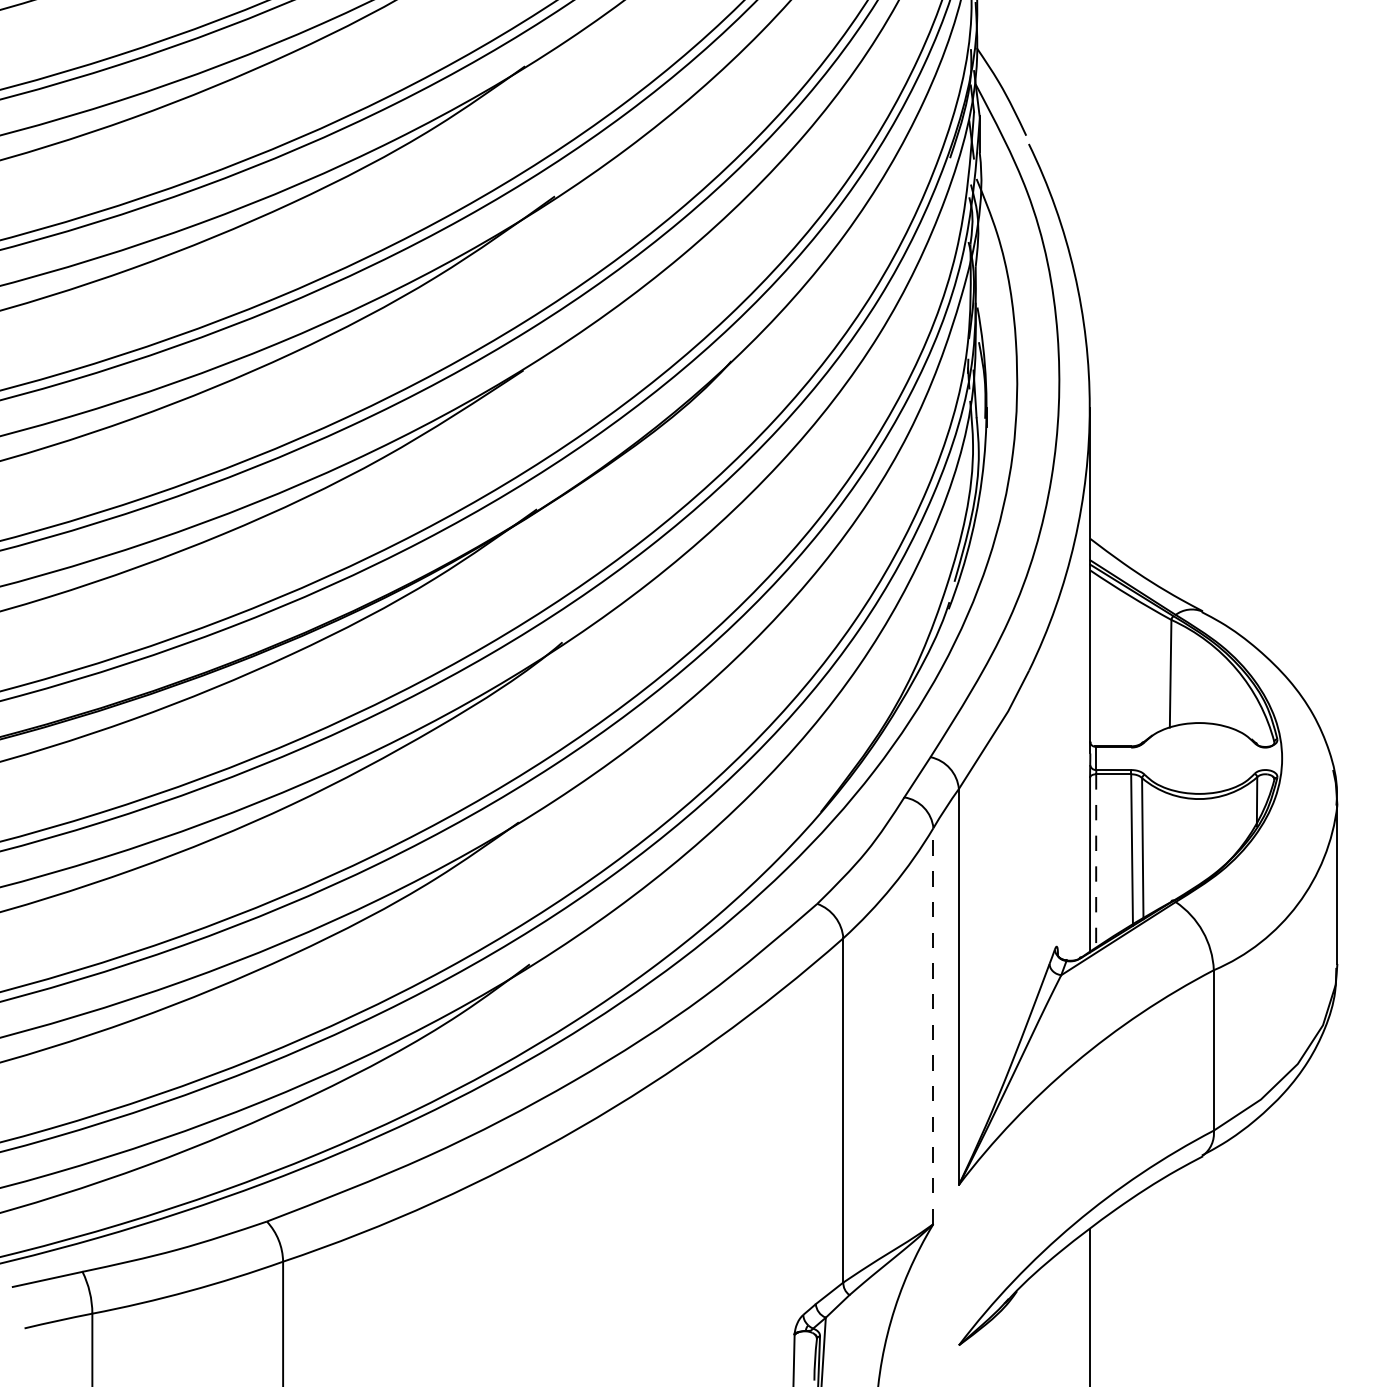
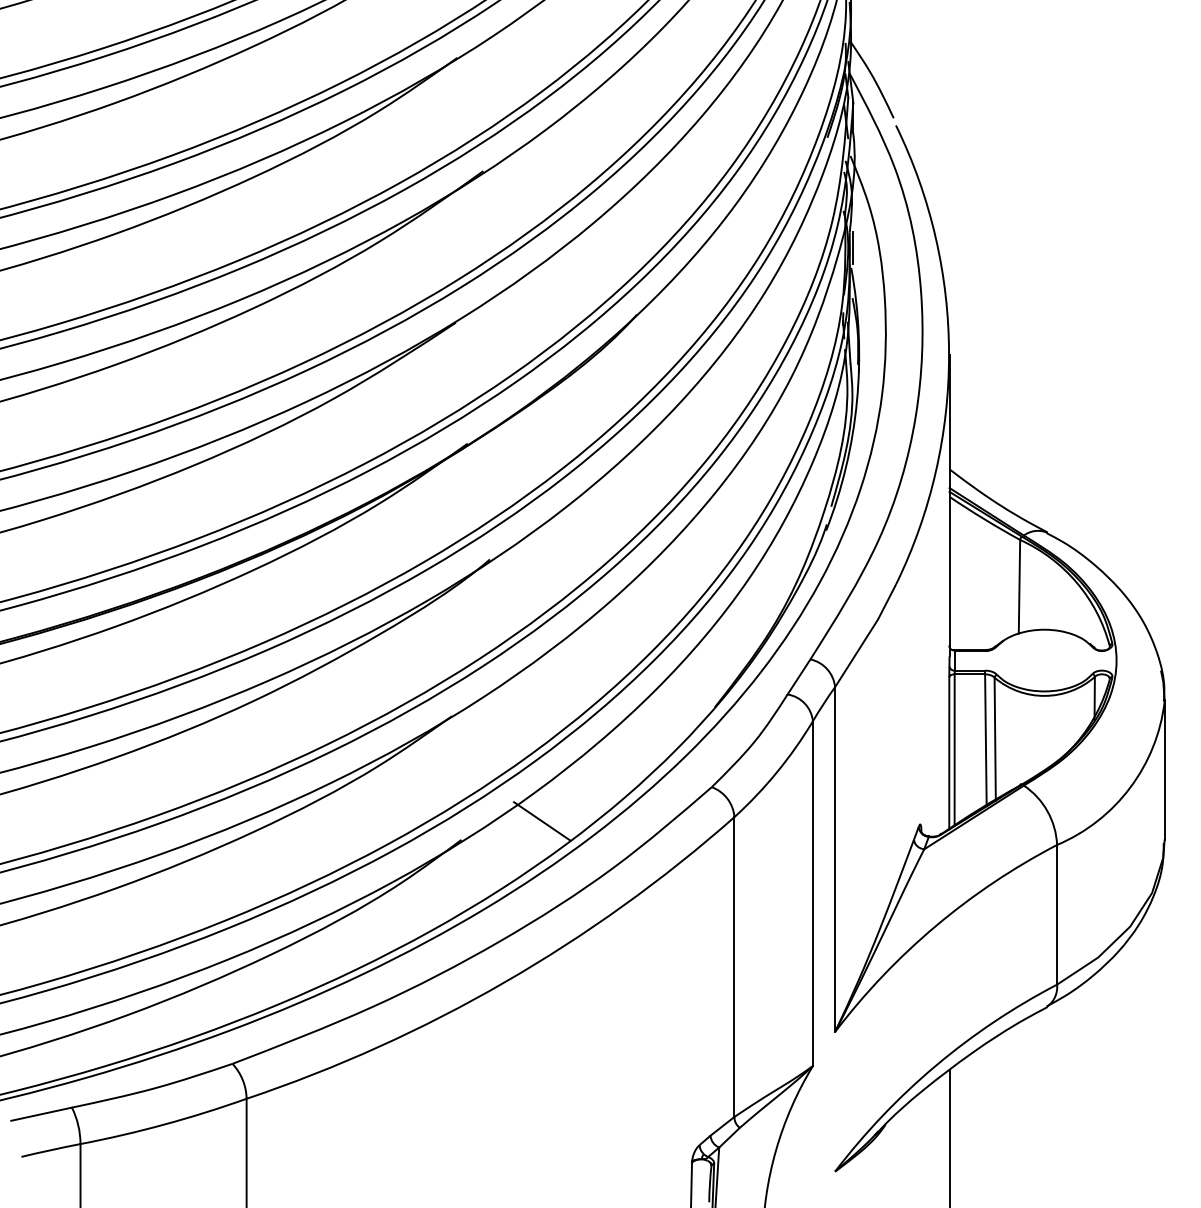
line: (979, 284) -> (853, 247), added
line: (1096, 860) -> (954, 749), dashed -> solid
line: (622, 943) -> (542, 821), added
line: (933, 1026) -> (812, 893), dashed -> solid

